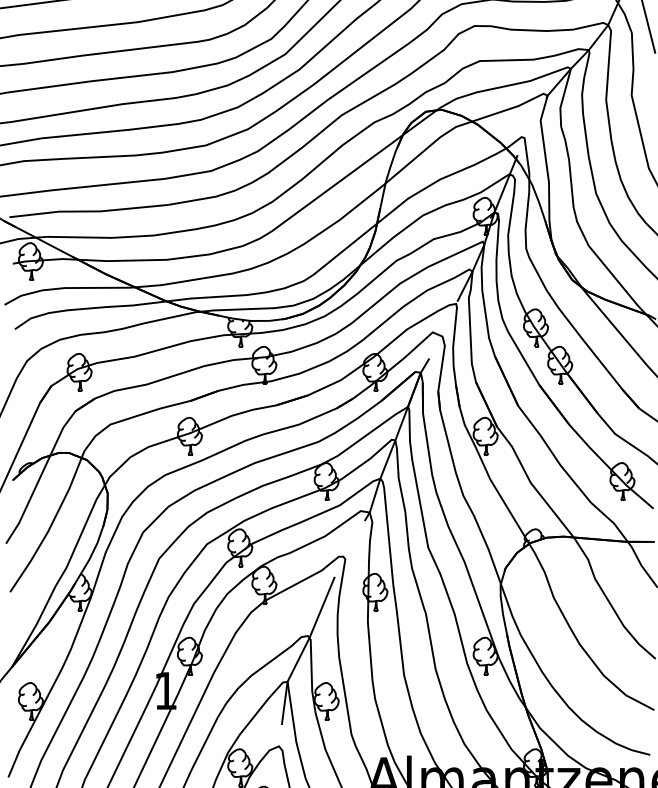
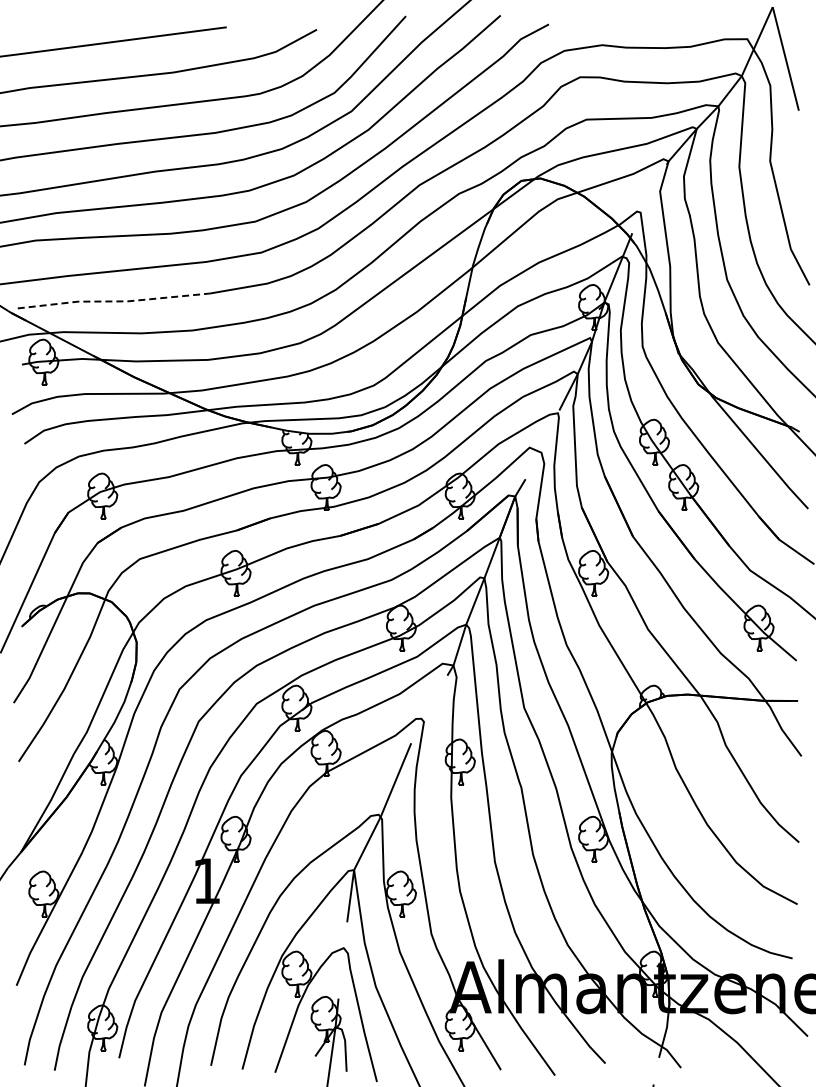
line: (88, 211) -> (113, 301), solid -> dashed

